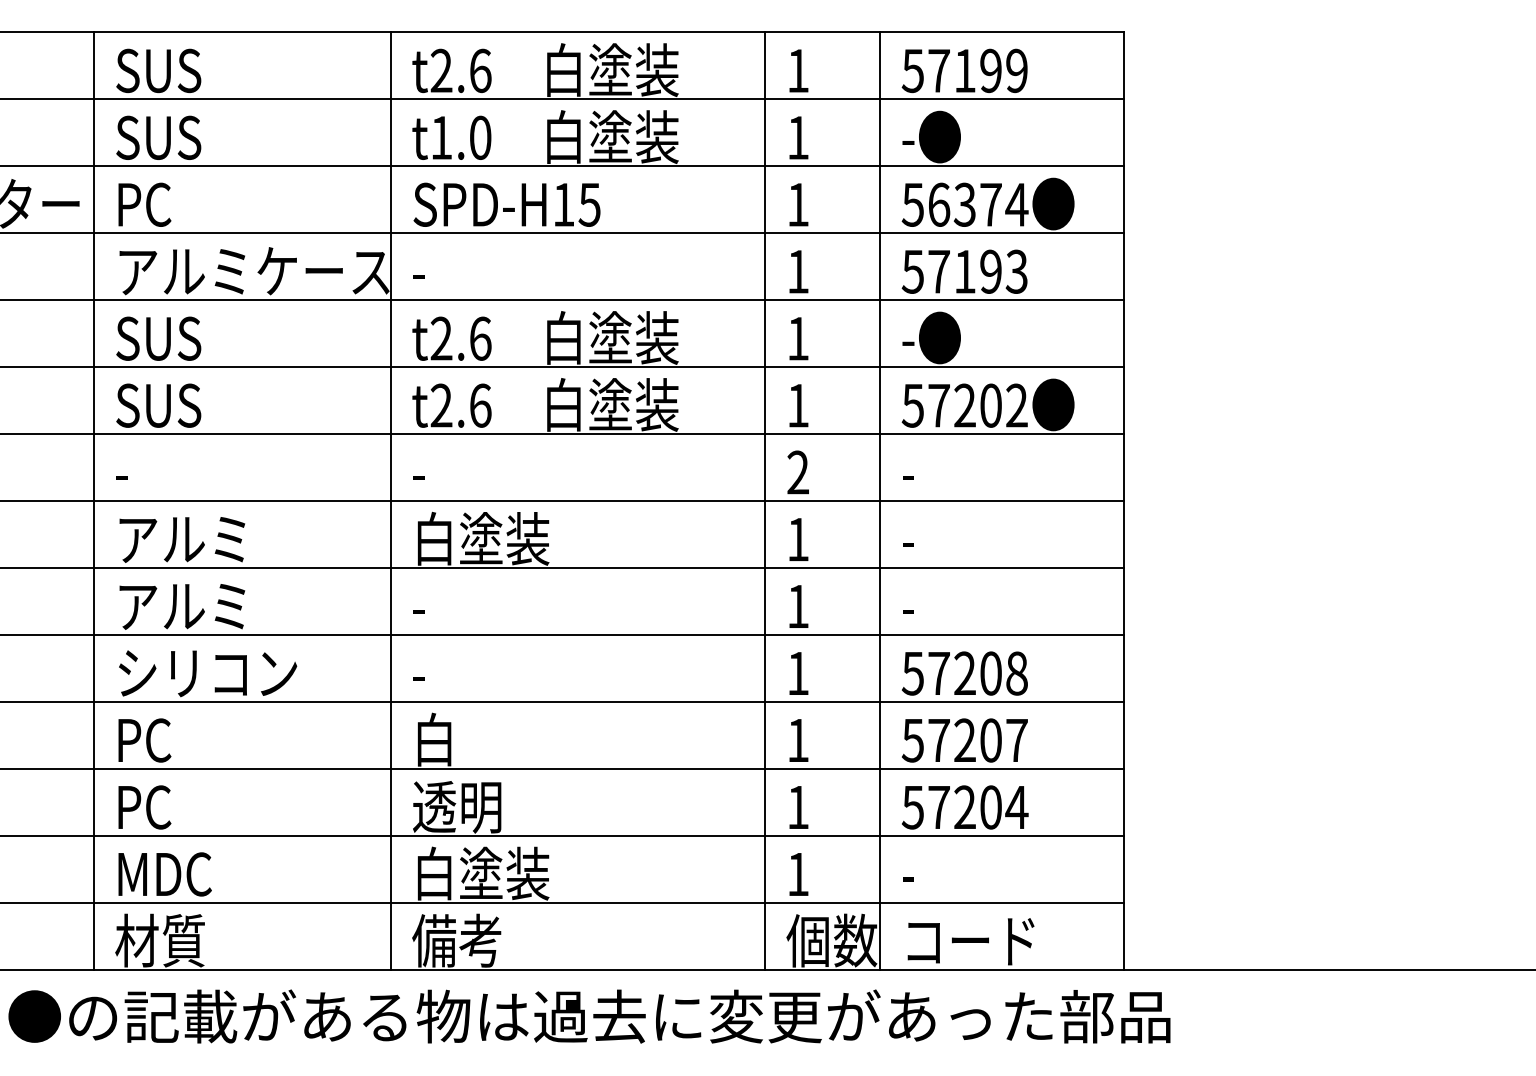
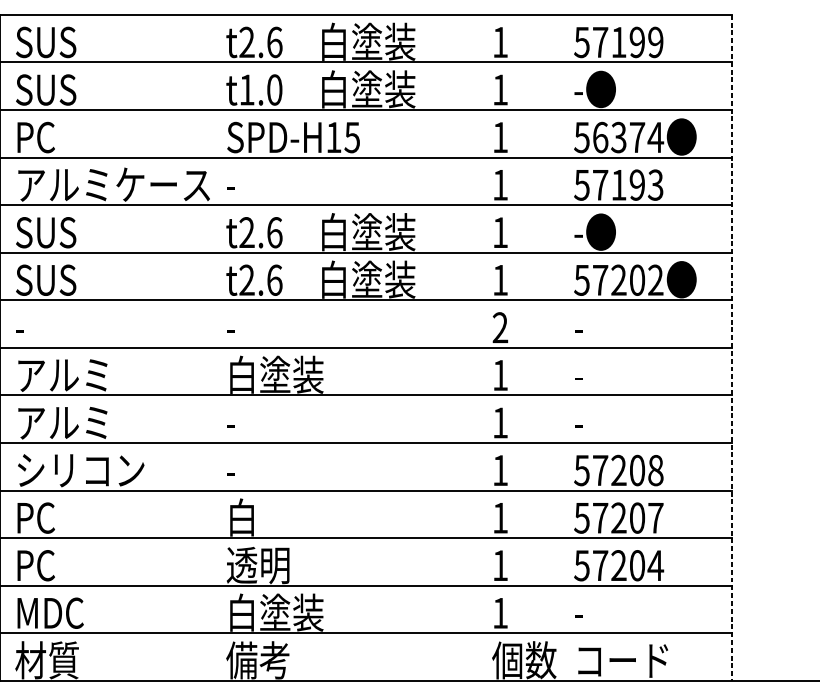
line: (391, 500) -> (211, 347), removed
line: (765, 500) -> (477, 347), removed
line: (880, 500) -> (558, 347), removed
line: (1123, 500) -> (731, 347), solid -> dashed

